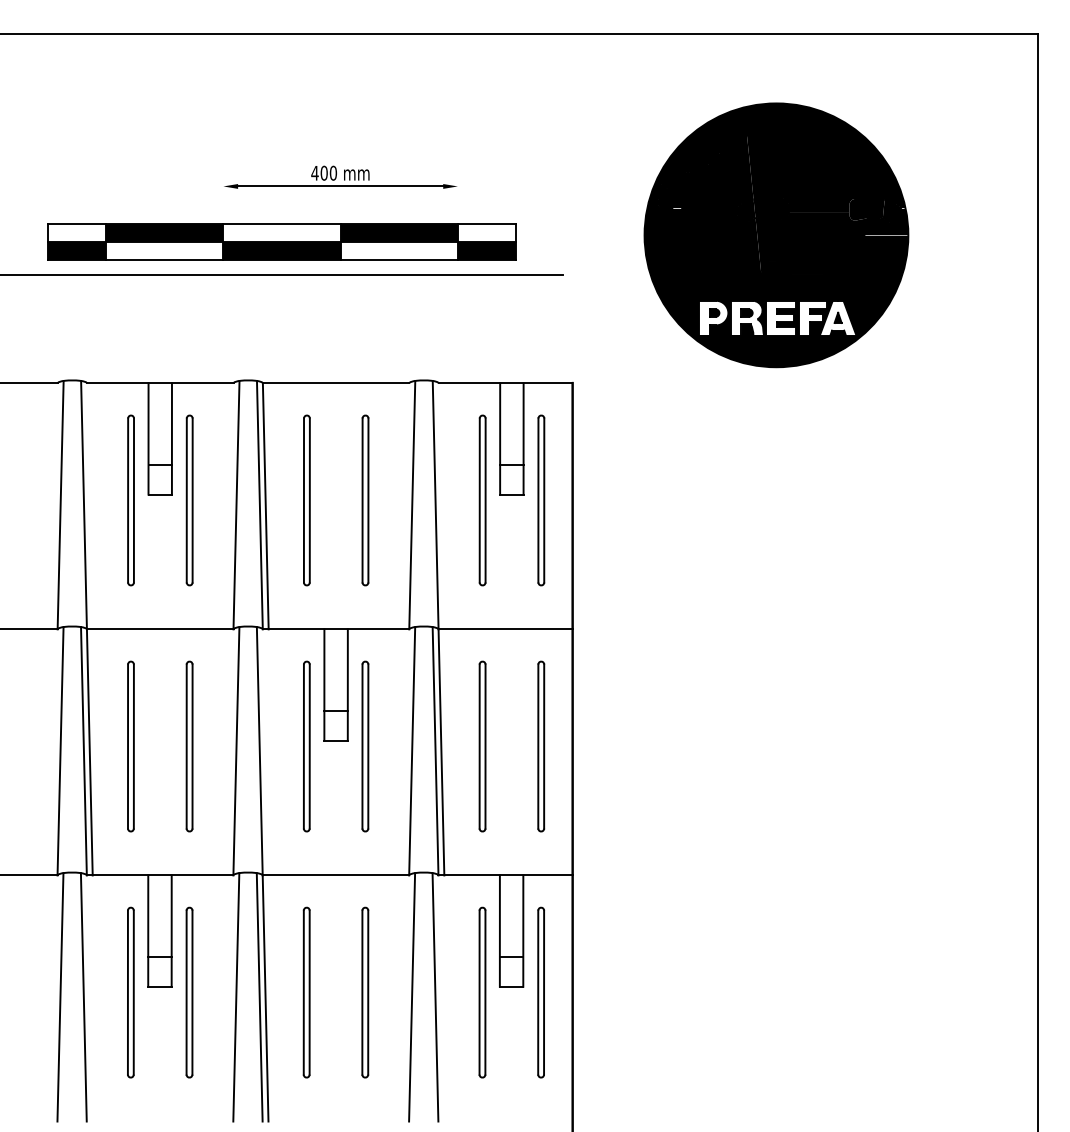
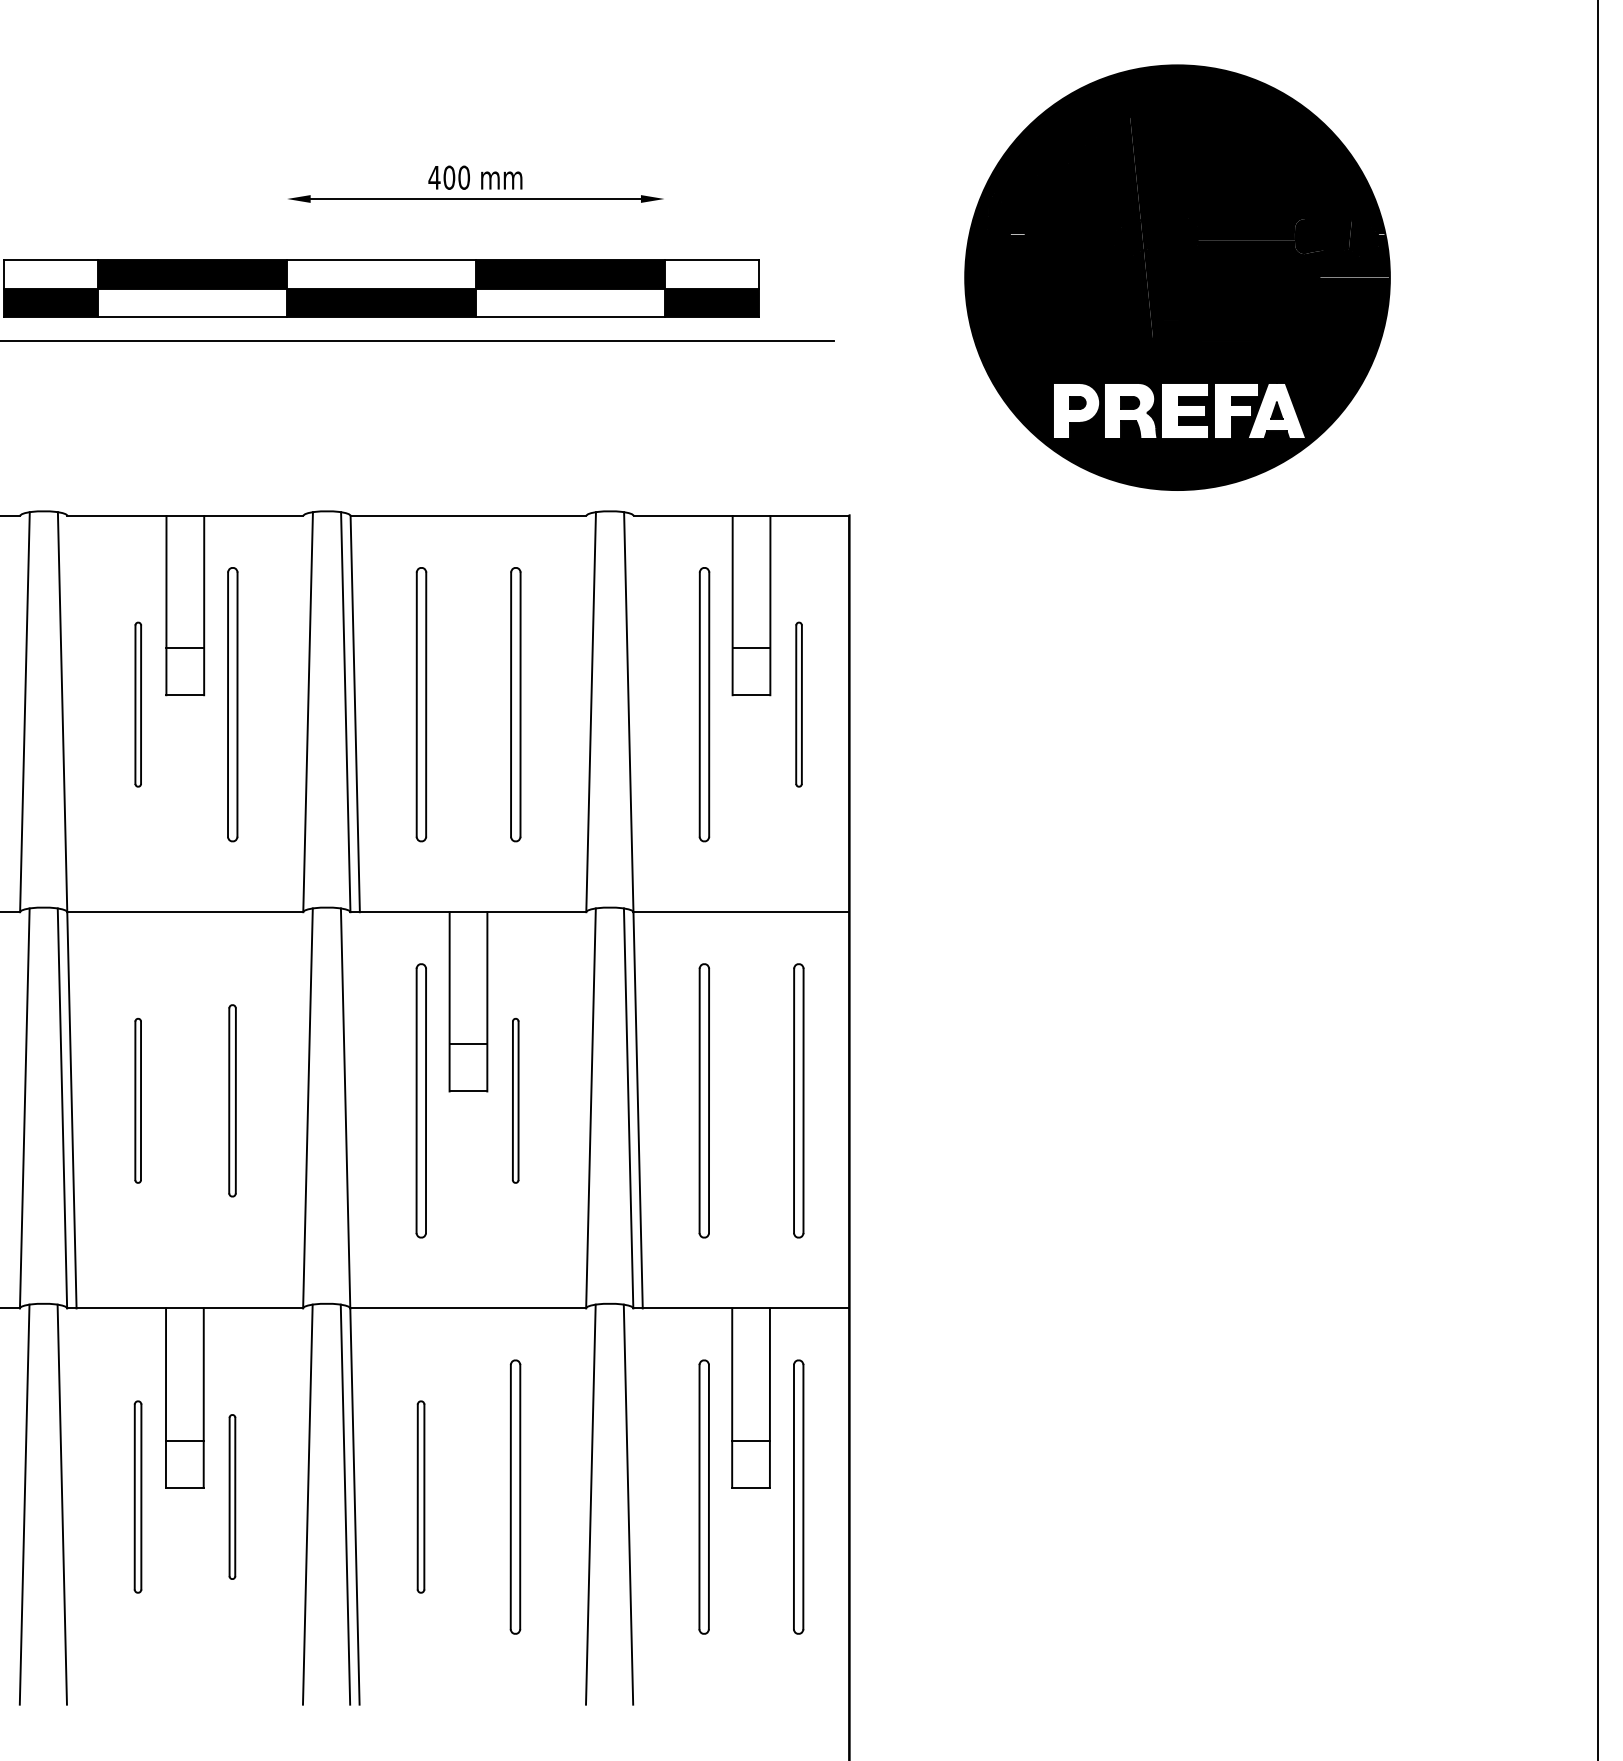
part: (130, 500) -> (137, 704), size x0.6
part: (541, 500) -> (799, 704), size x0.6
part: (130, 746) -> (137, 1100), size x0.6
part: (189, 746) -> (232, 1100), size x0.7
part: (365, 746) -> (515, 1100), size x0.6
part: (130, 992) -> (137, 1496), size x0.7
part: (189, 992) -> (232, 1496), size x0.6
part: (306, 992) -> (420, 1496), size x0.7

